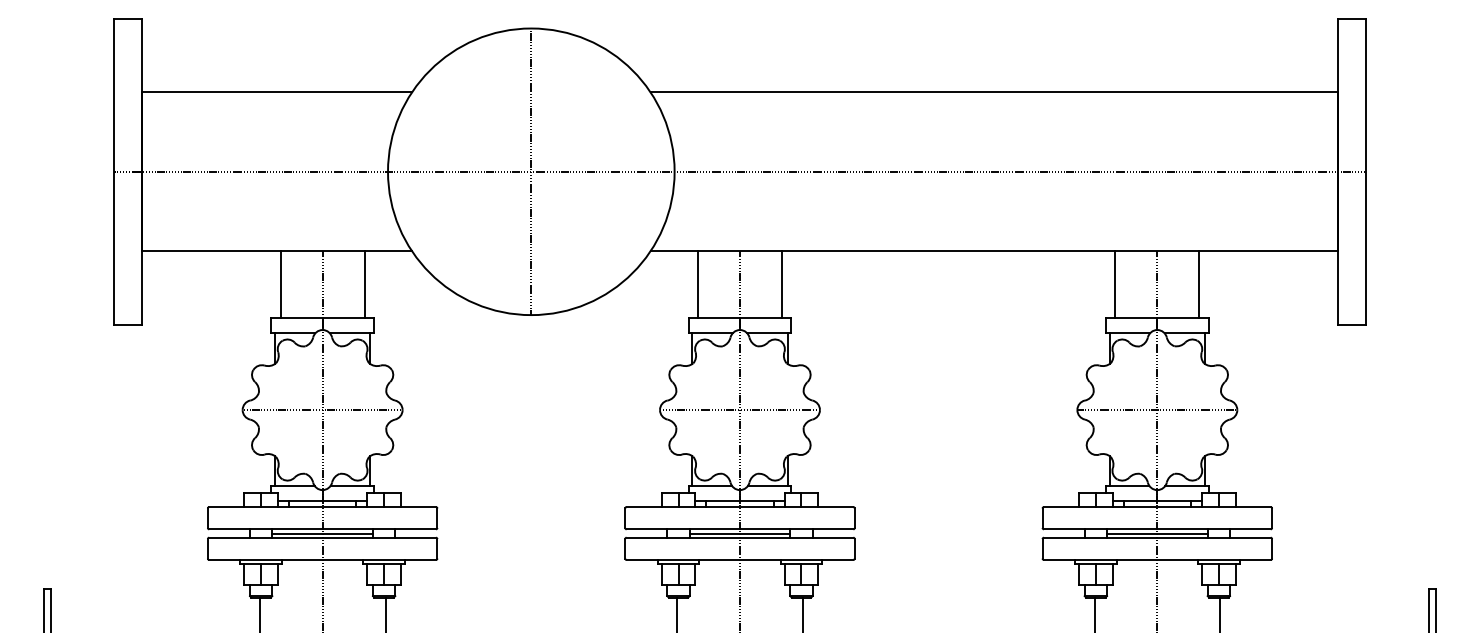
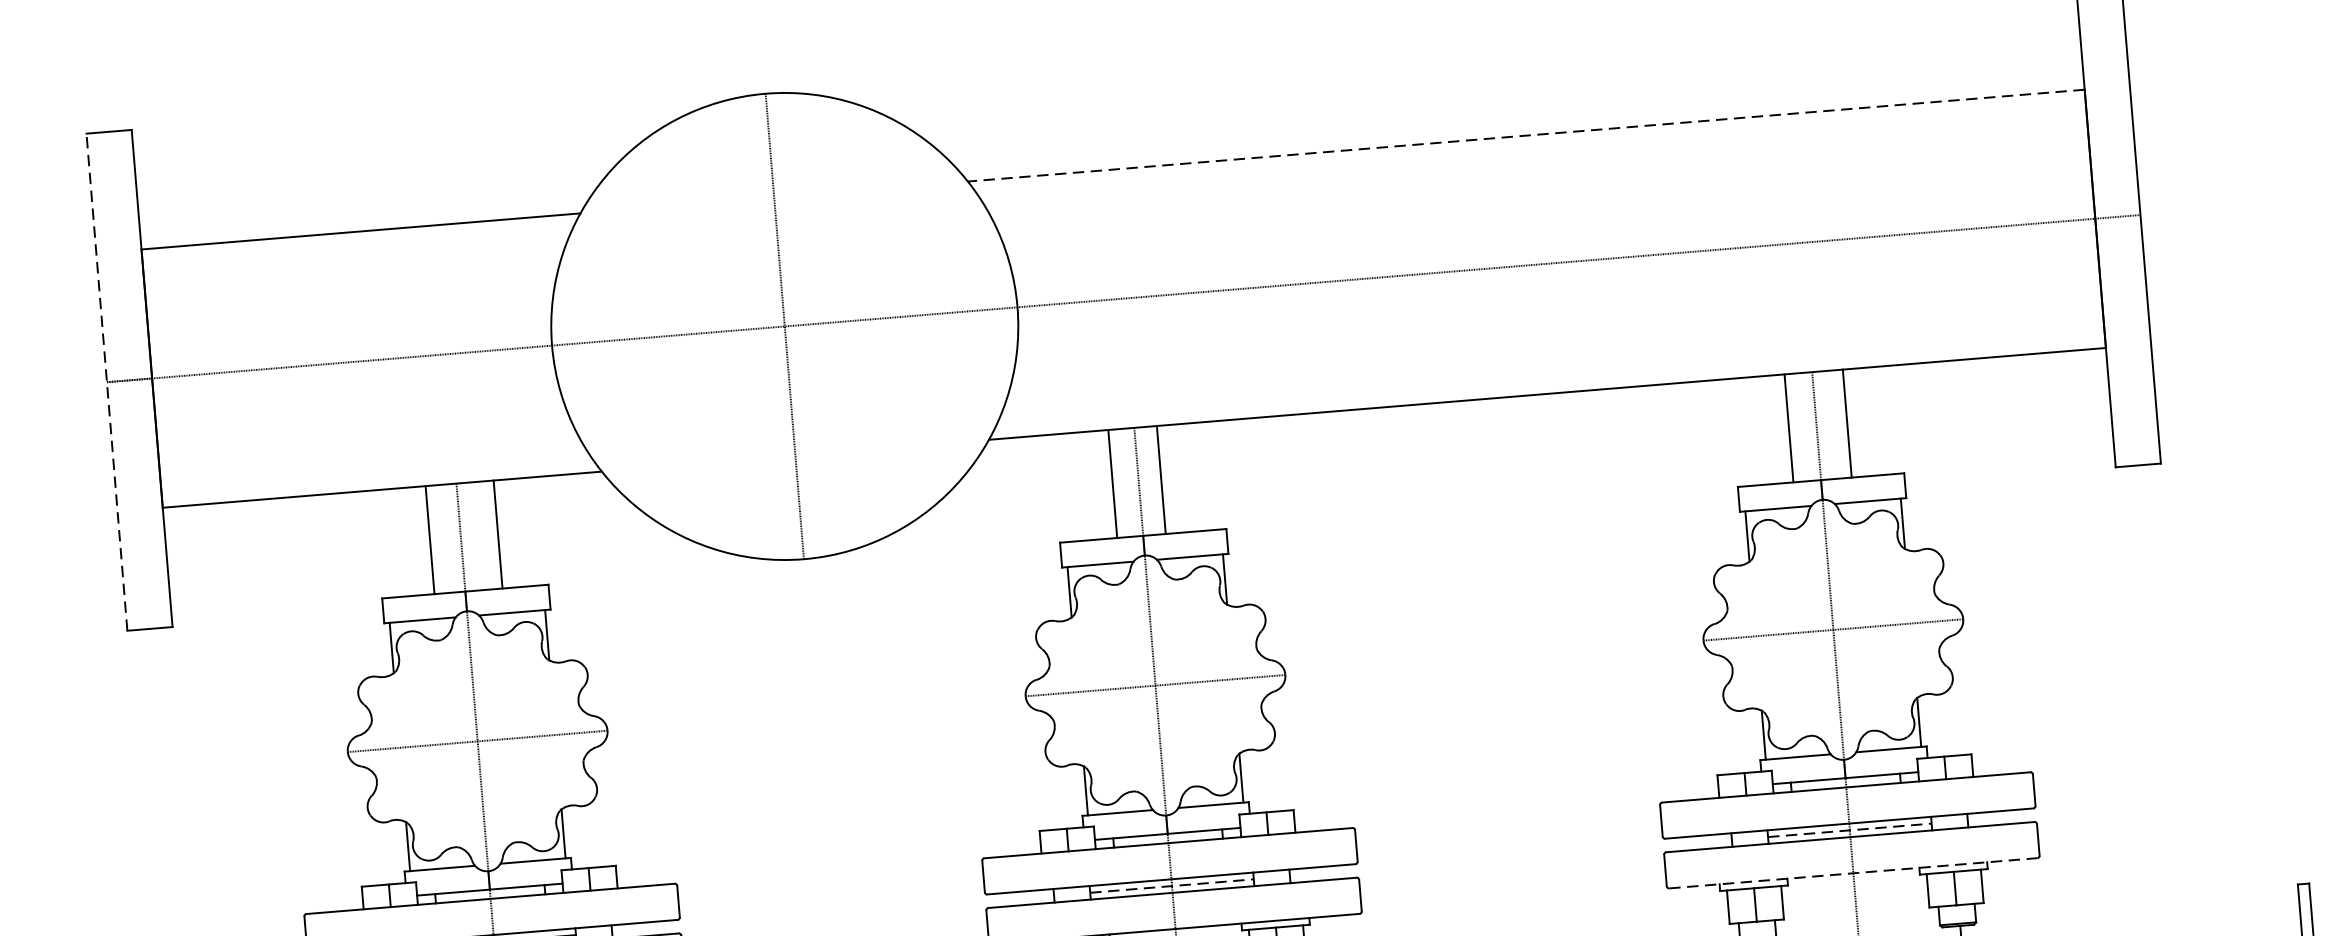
line: (994, 92) -> (1526, 135), solid -> dashed
line: (113, 171) -> (106, 381), solid -> dashed
line: (280, 284) -> (429, 539), moved
line: (364, 284) -> (498, 534), moved
line: (697, 284) -> (1111, 483), moved
line: (781, 284) -> (1160, 479), moved
line: (1115, 284) -> (1789, 428), moved
line: (1199, 284) -> (1847, 423), moved
line: (740, 533) -> (1172, 885), solid -> dashed
line: (1157, 533) -> (1850, 830), solid -> dashed
line: (1157, 559) -> (1853, 872), solid -> dashed

